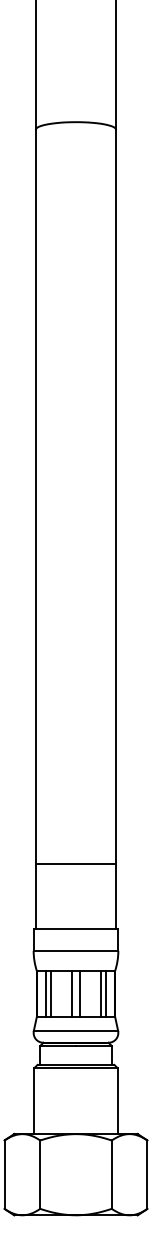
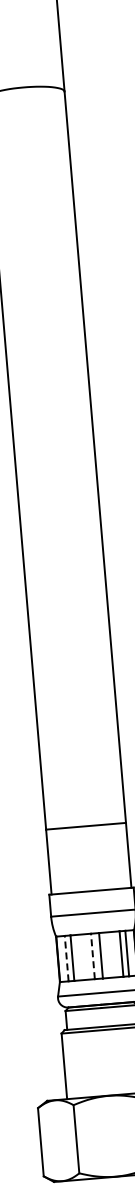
line: (45, 993) -> (66, 958), solid -> dashed
line: (71, 993) -> (92, 956), solid -> dashed

